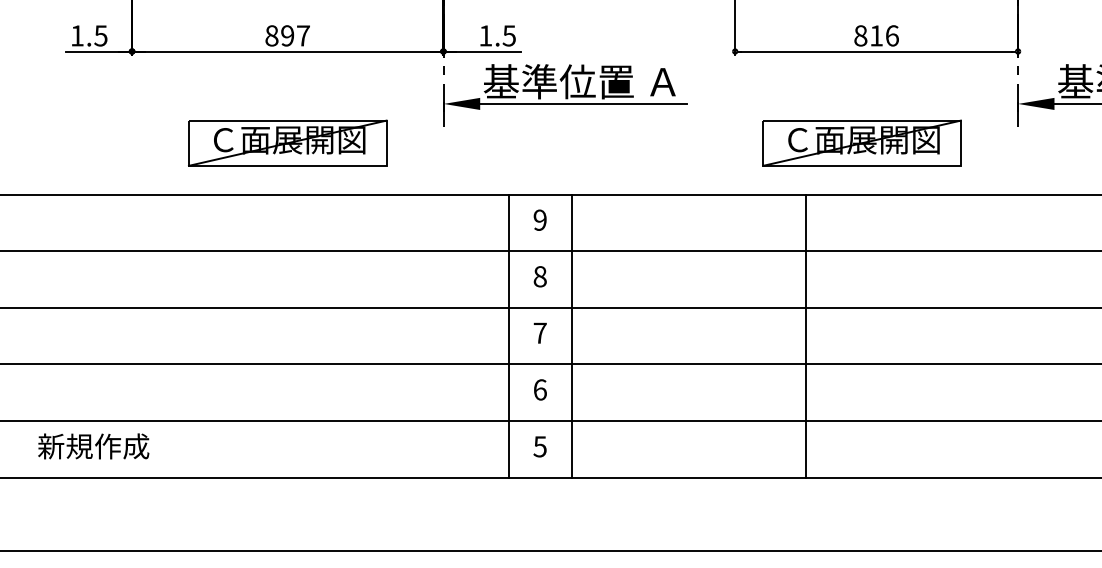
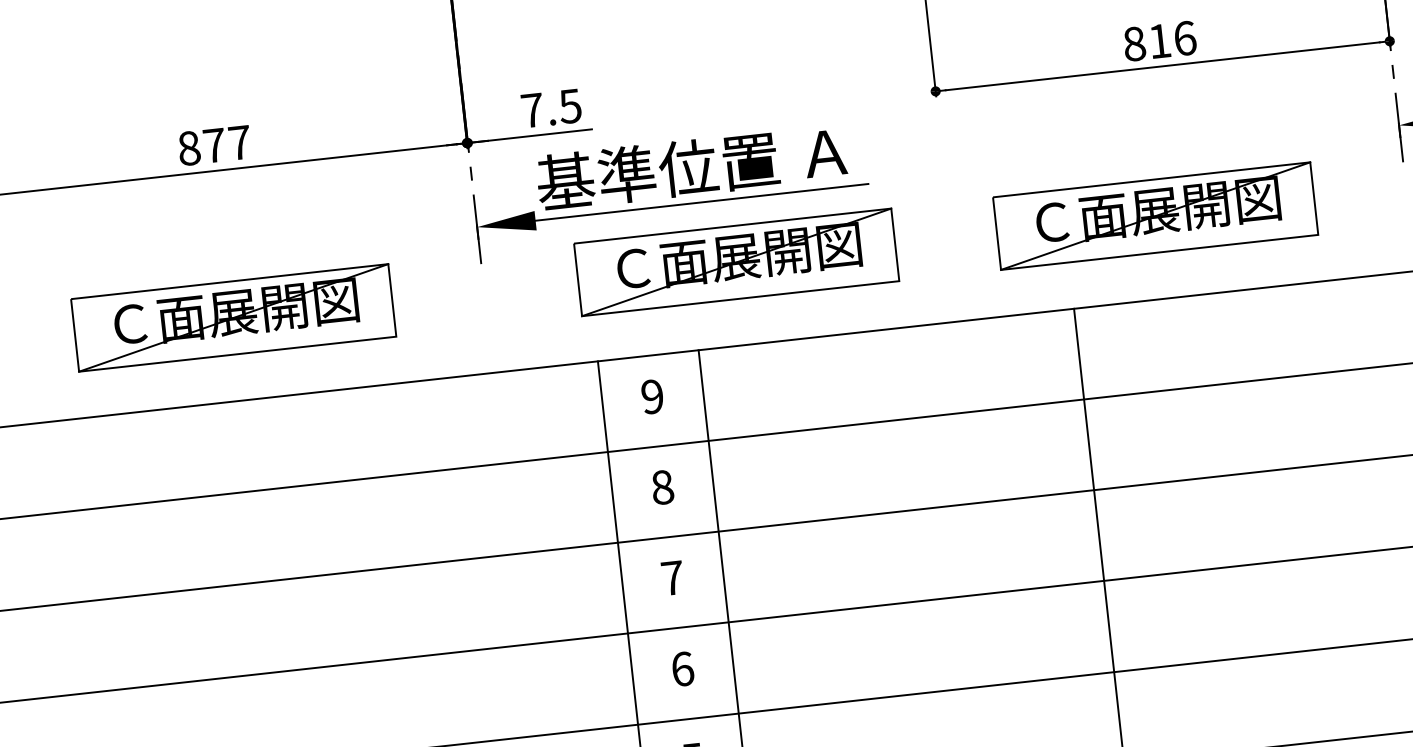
text: (287, 35) -> (214, 145), 897 -> 877
text: (485, 35) -> (532, 109), 1.5 -> 7.5
part: (600, 142) -> (735, 261), added

